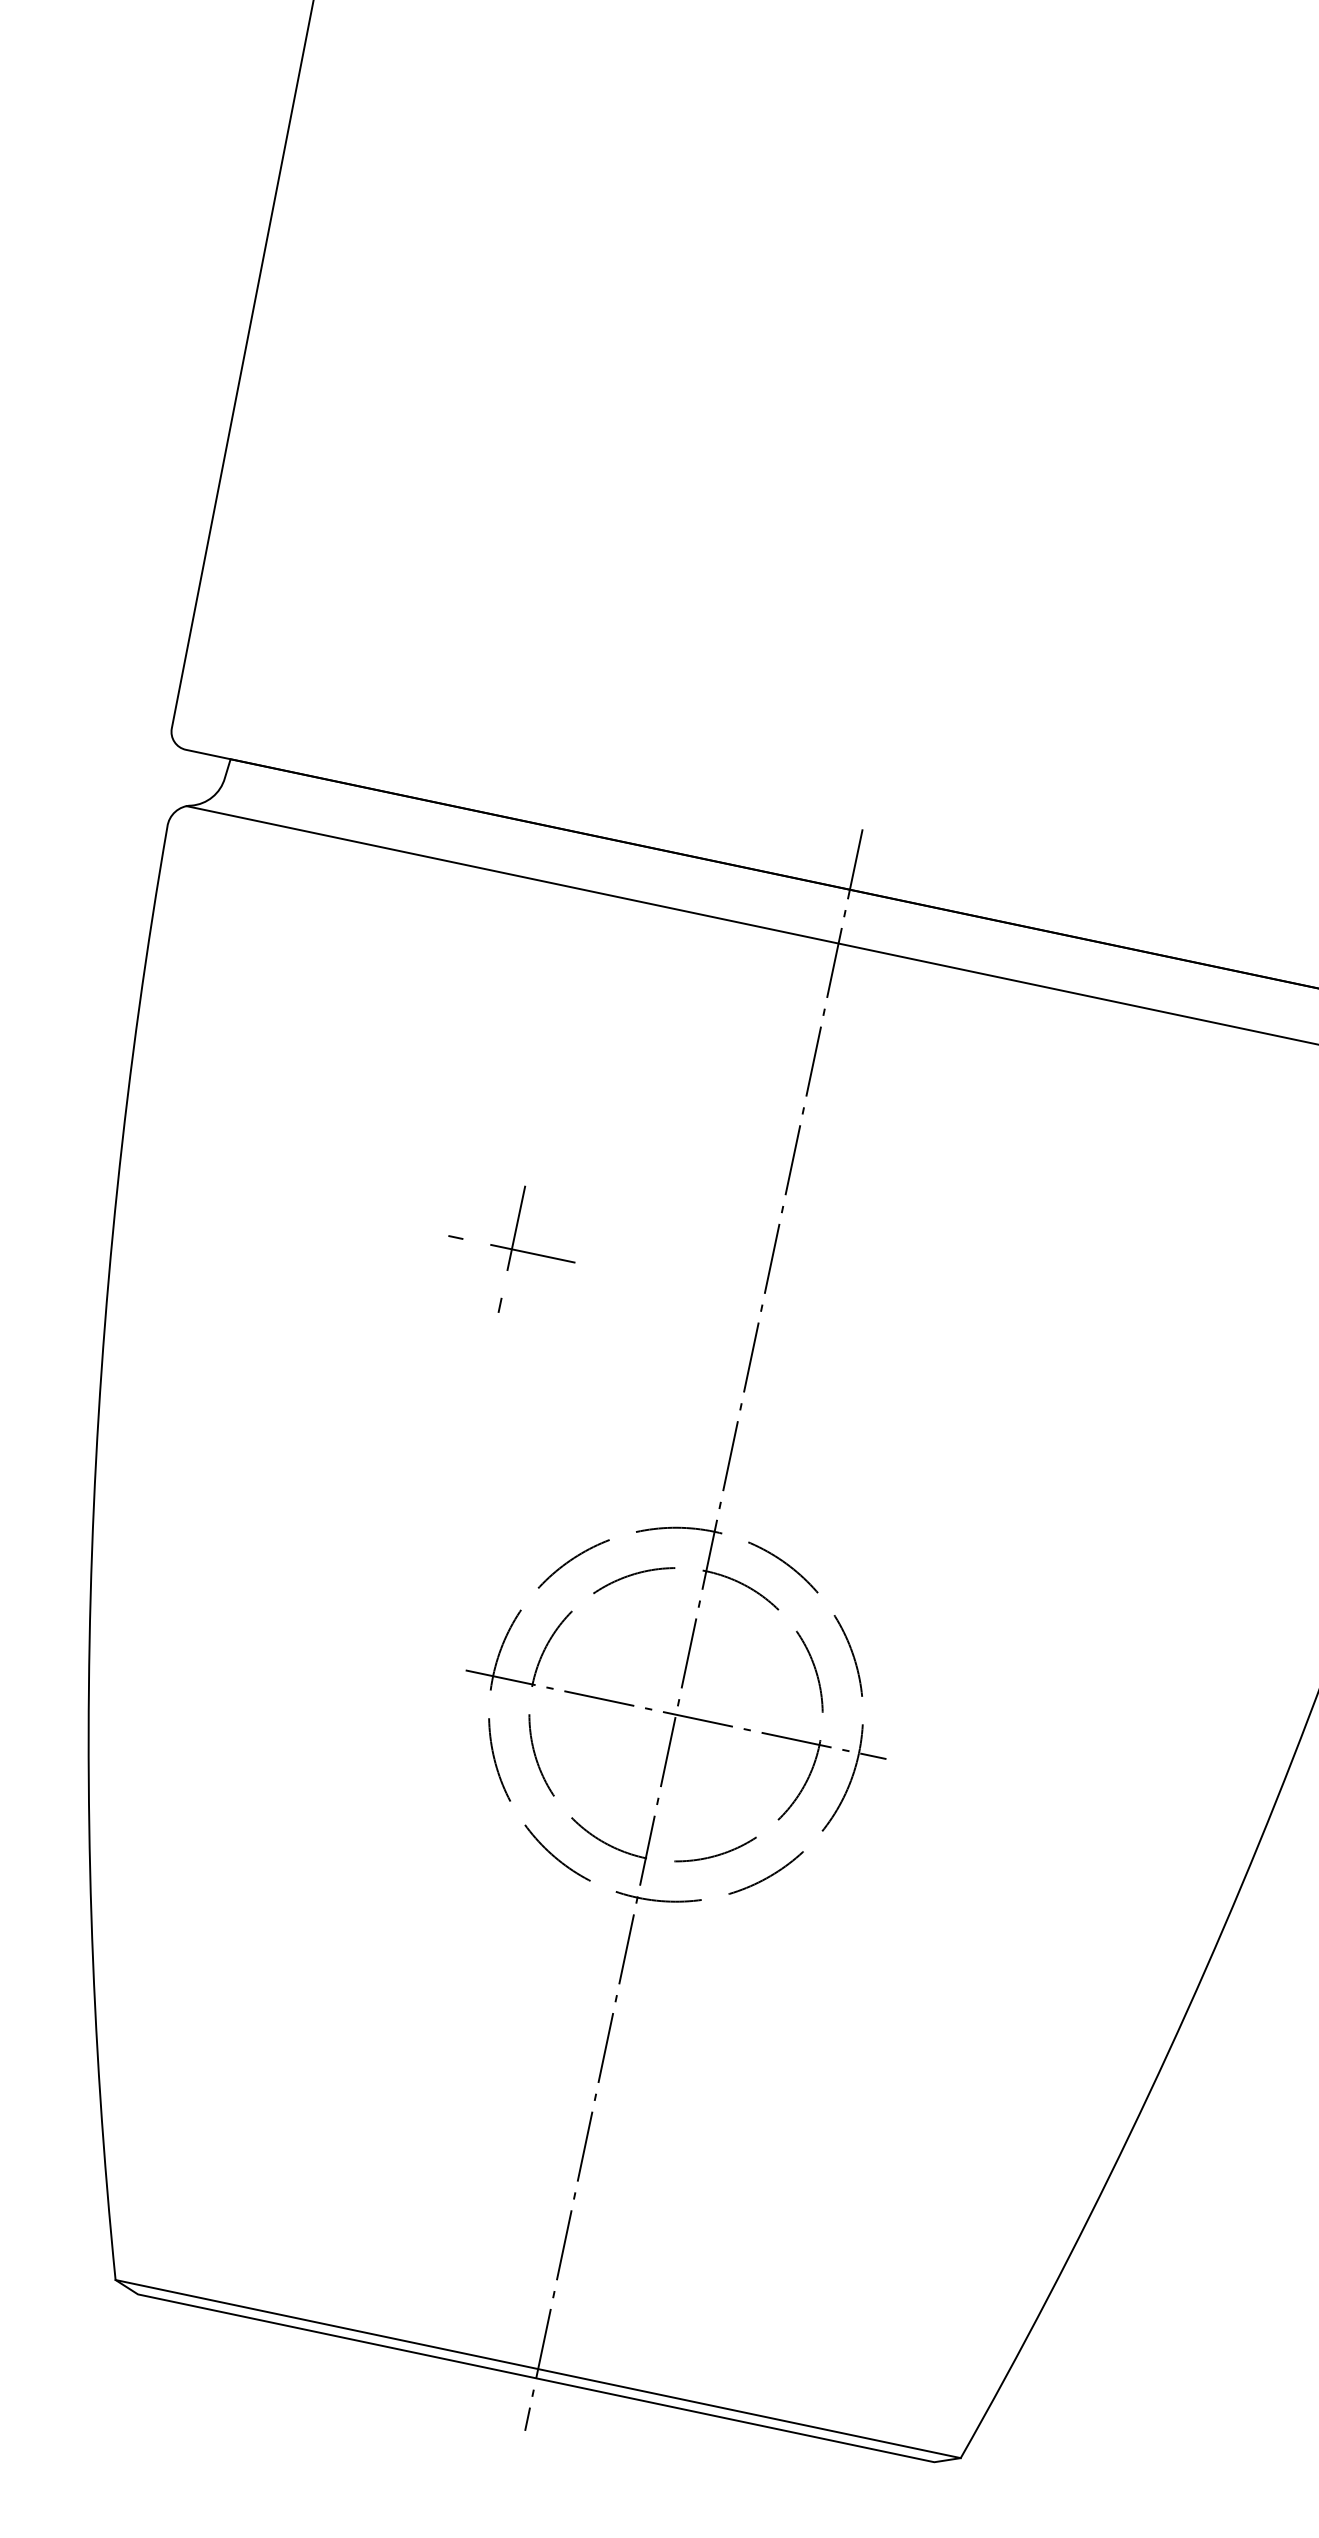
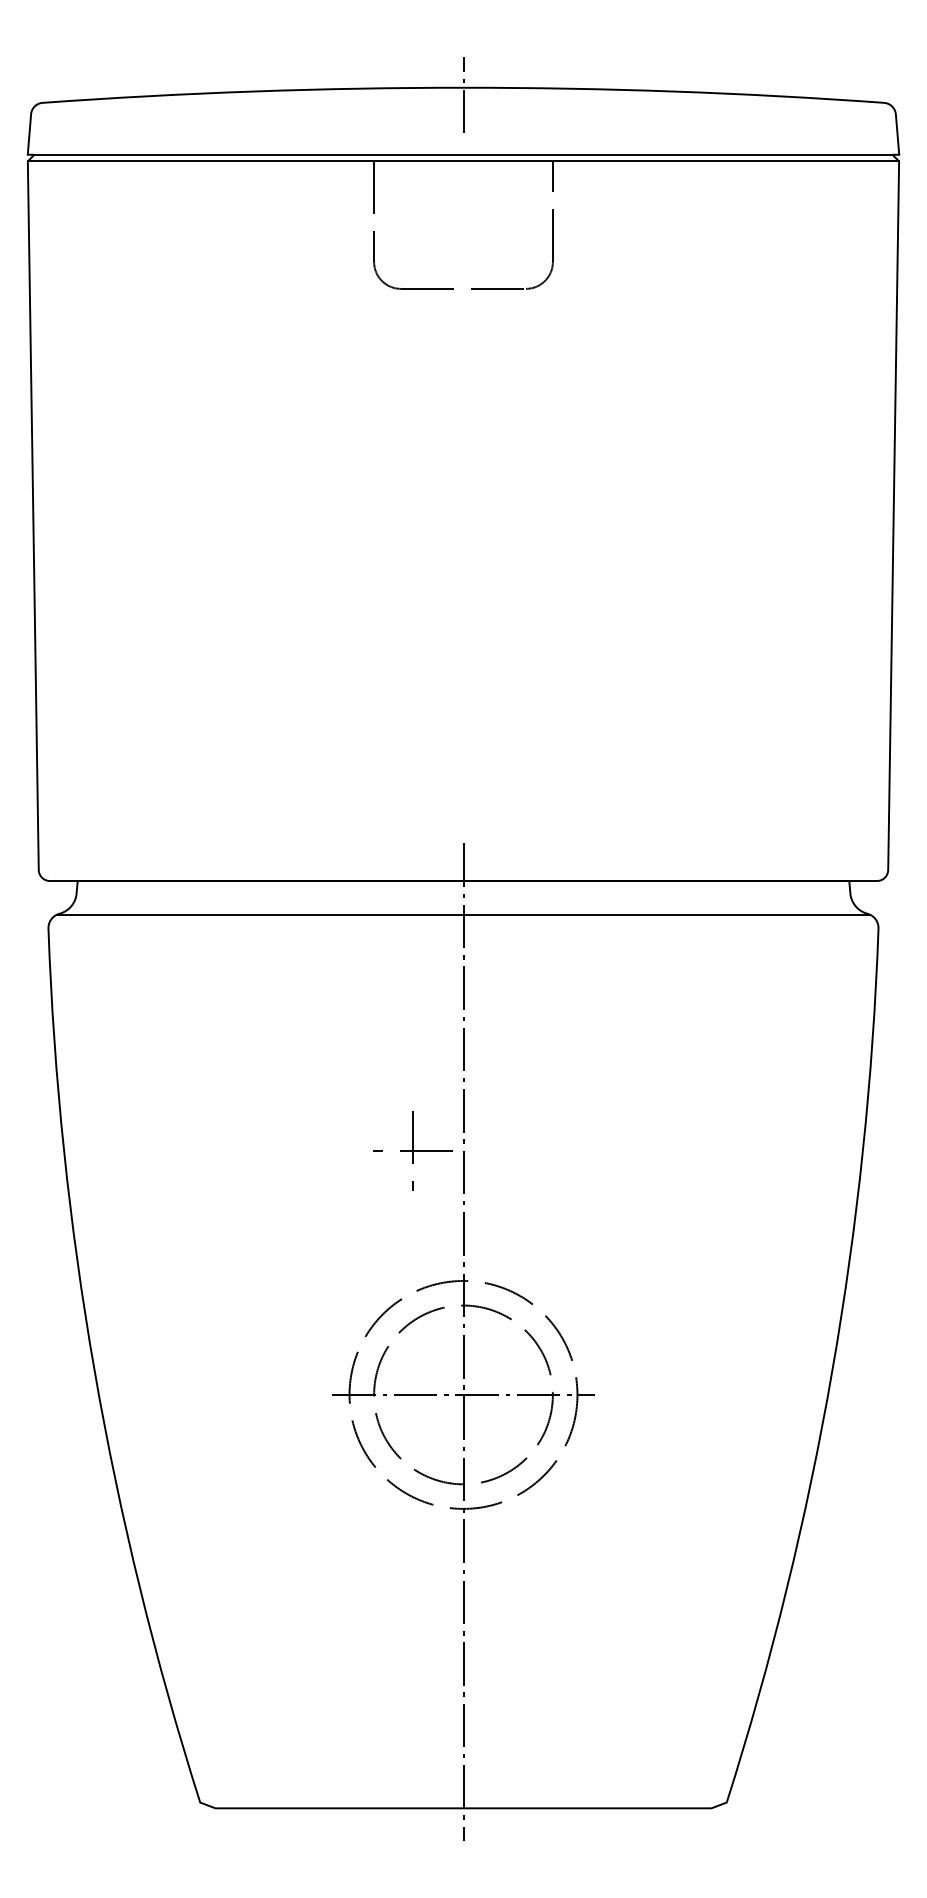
part: (511, 1248) -> (412, 1150), moved
line: (538, 2368) -> (463, 1802), removed

